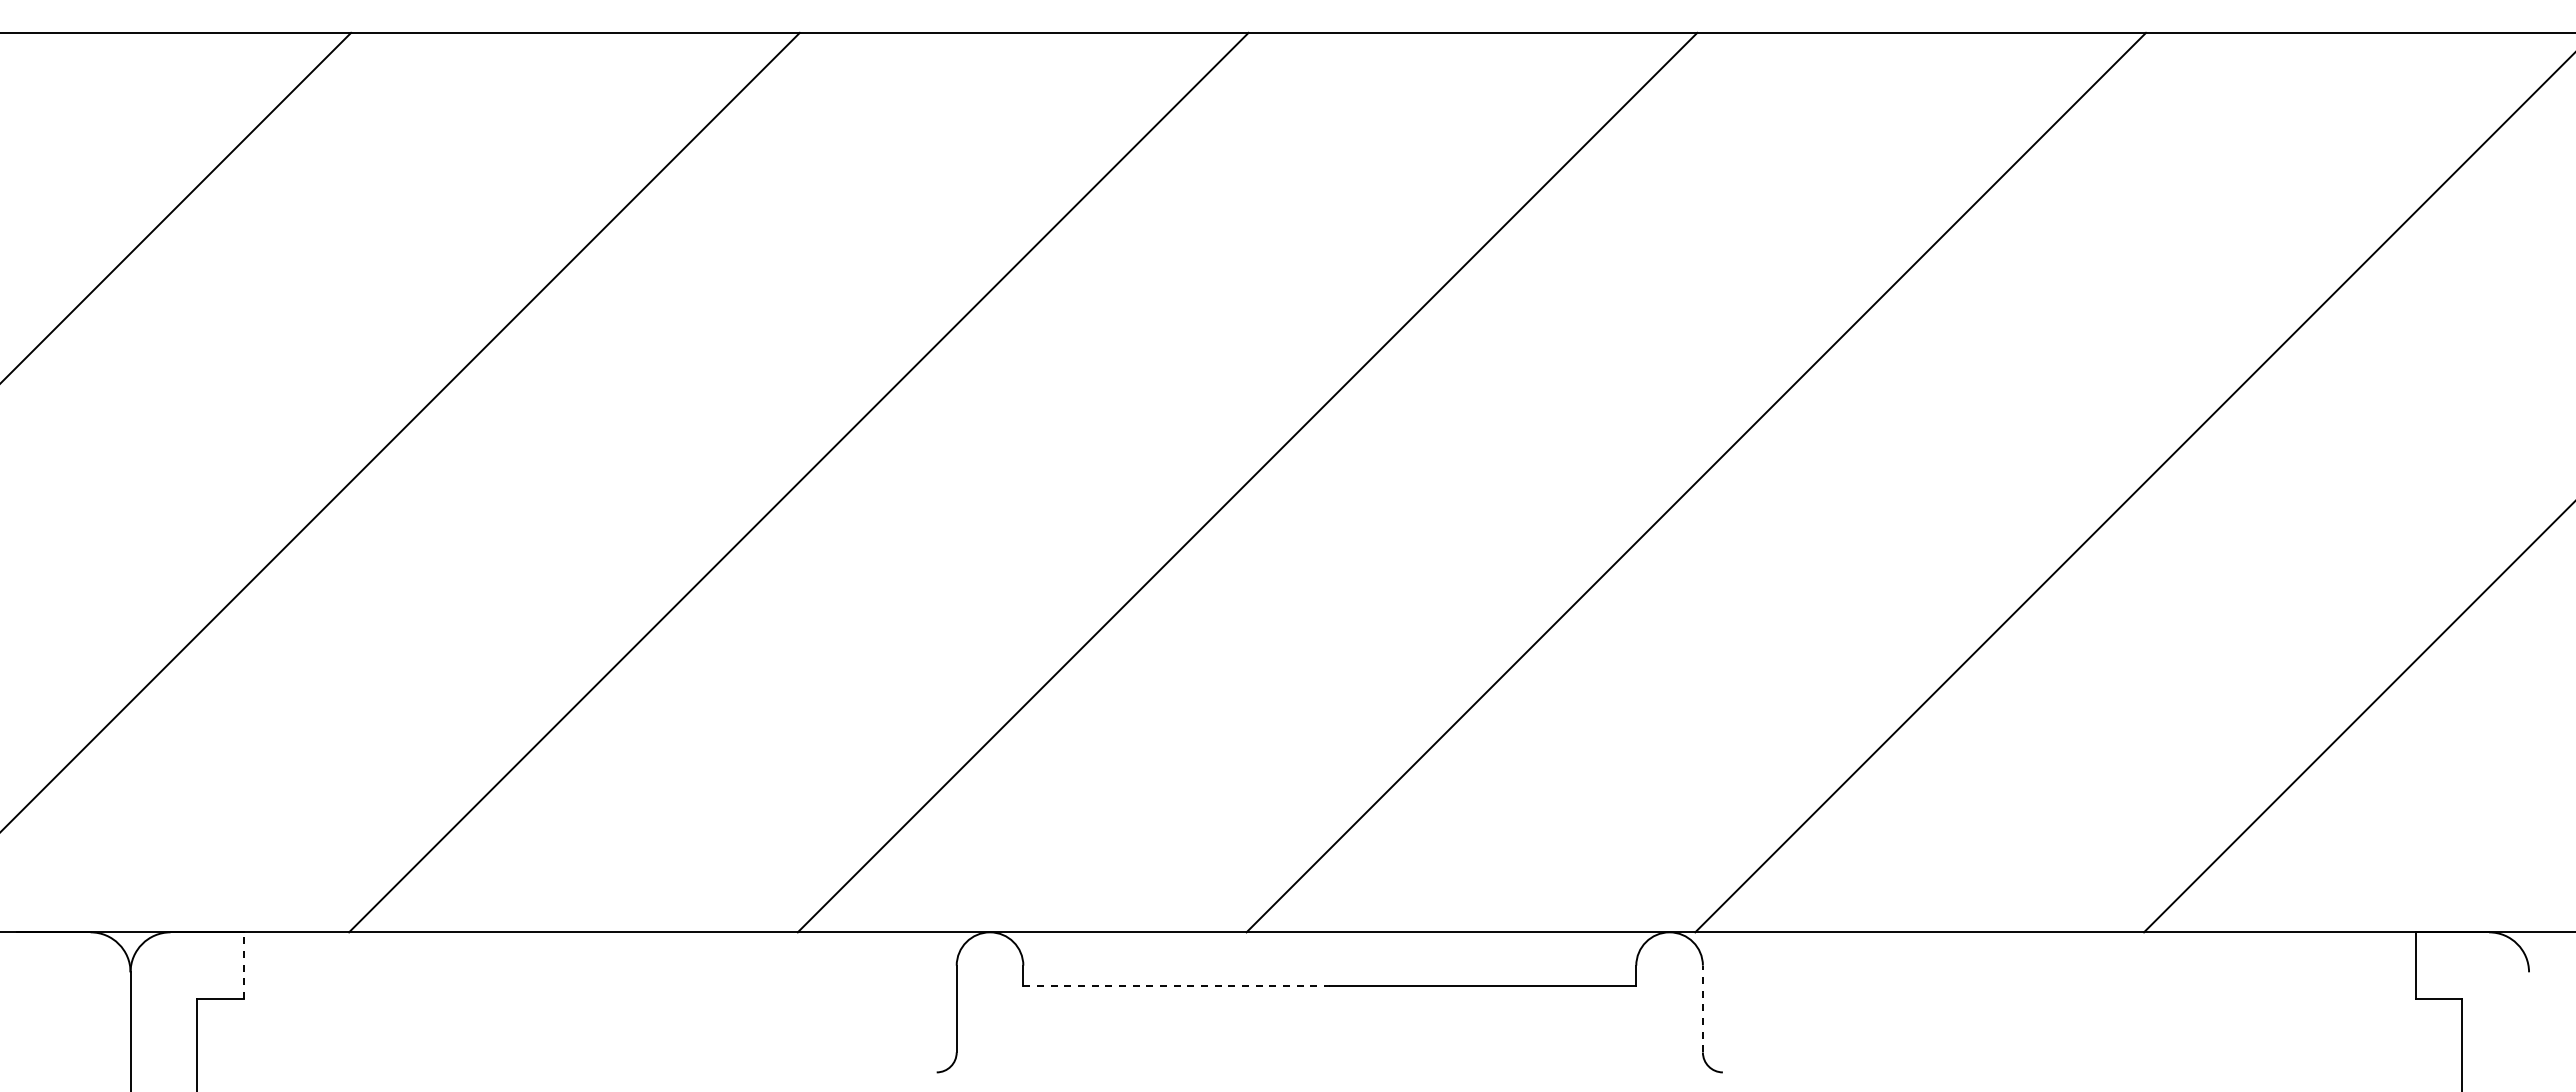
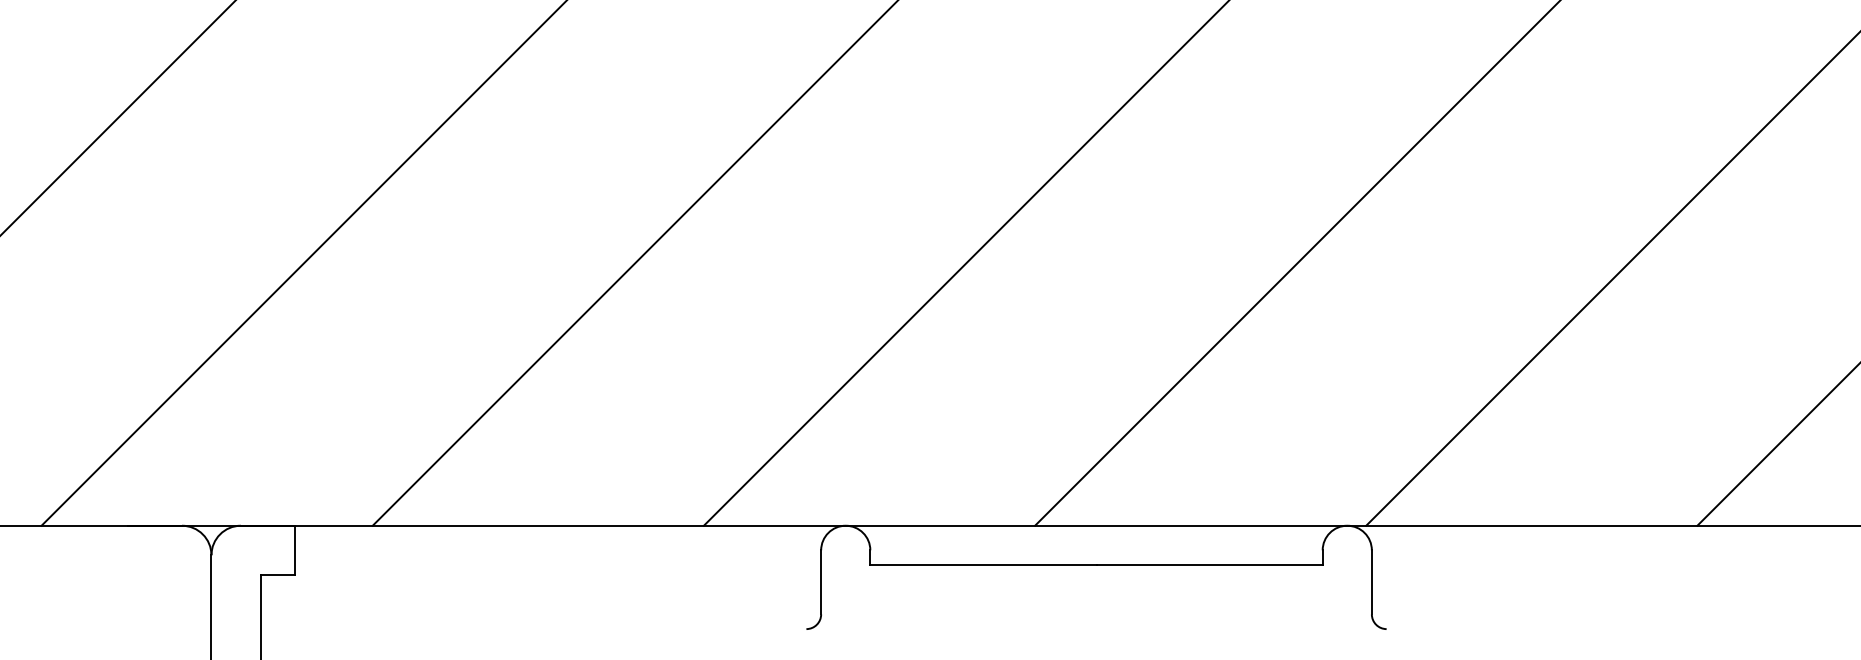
line: (243, 965) -> (294, 550), dashed -> solid
line: (1177, 985) -> (984, 564), dashed -> solid
line: (1702, 1008) -> (1371, 581), dashed -> solid

